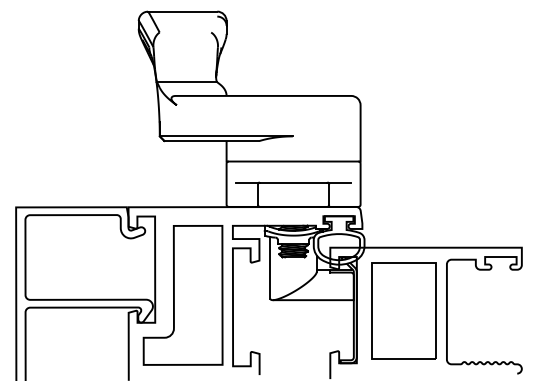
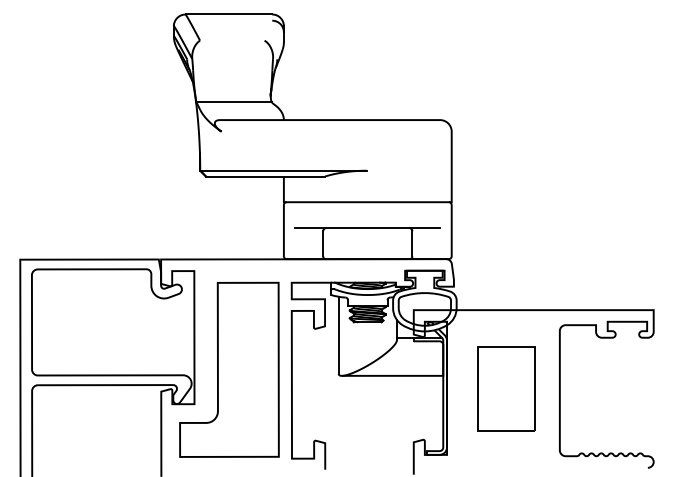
part: (403, 310) -> (505, 388), size x0.7

